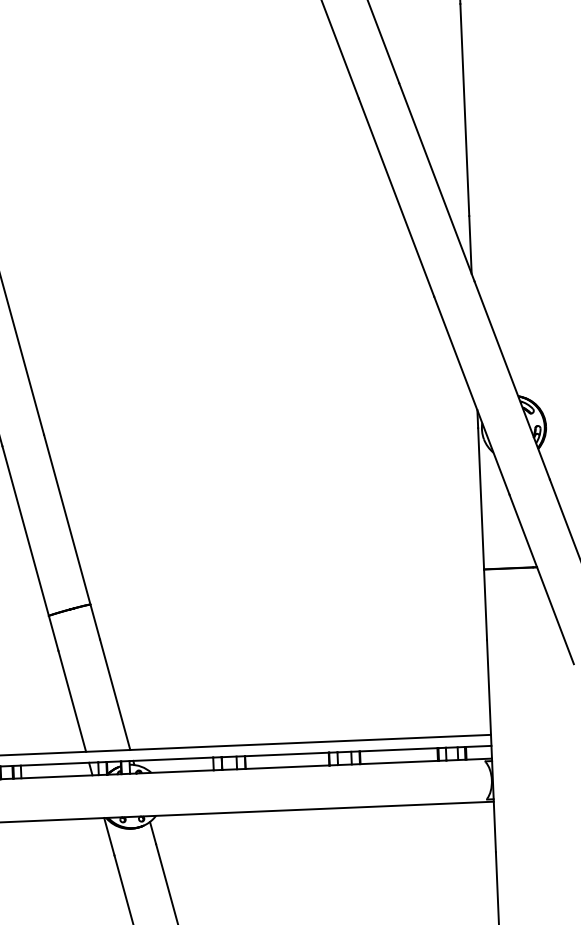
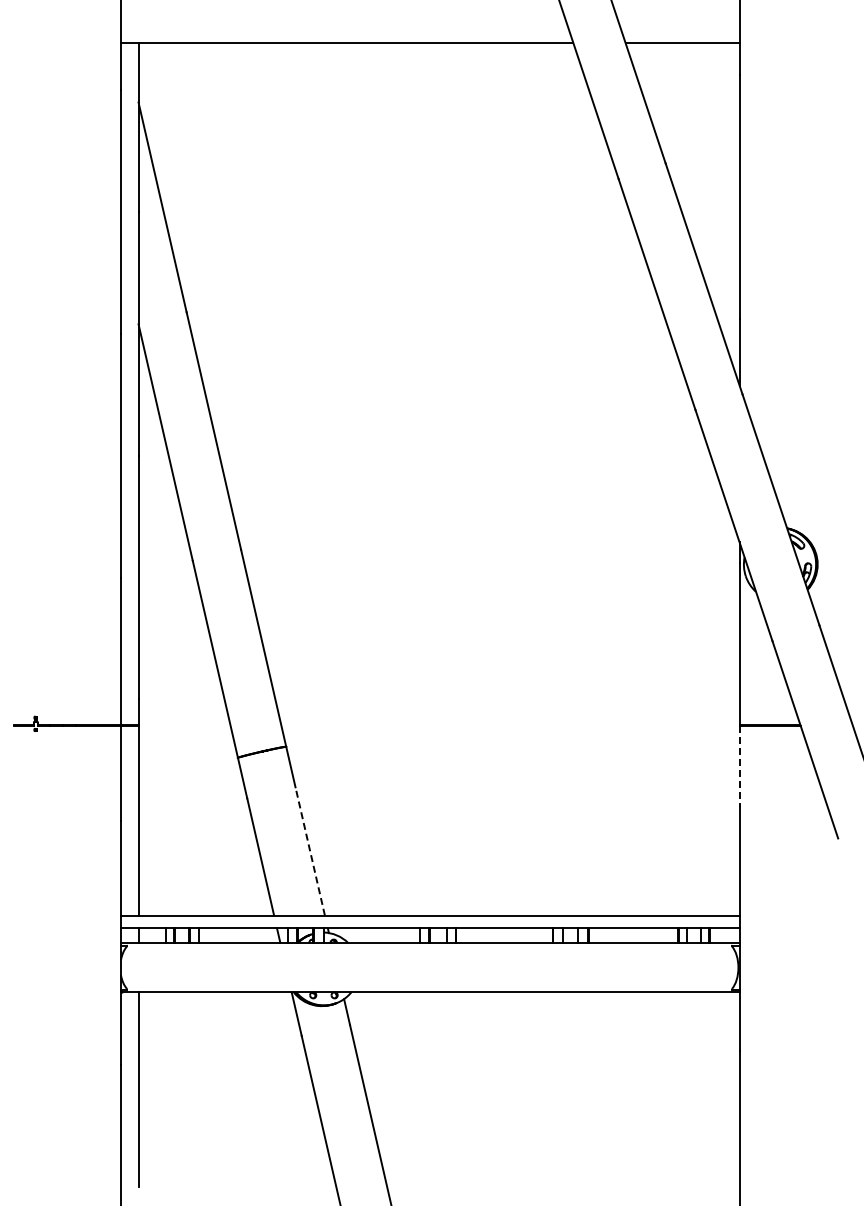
line: (485, 605) -> (739, 766), solid -> dashed
line: (115, 694) -> (310, 851), solid -> dashed

